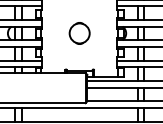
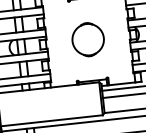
part: (79, 33) -> (87, 39), size x1.43

